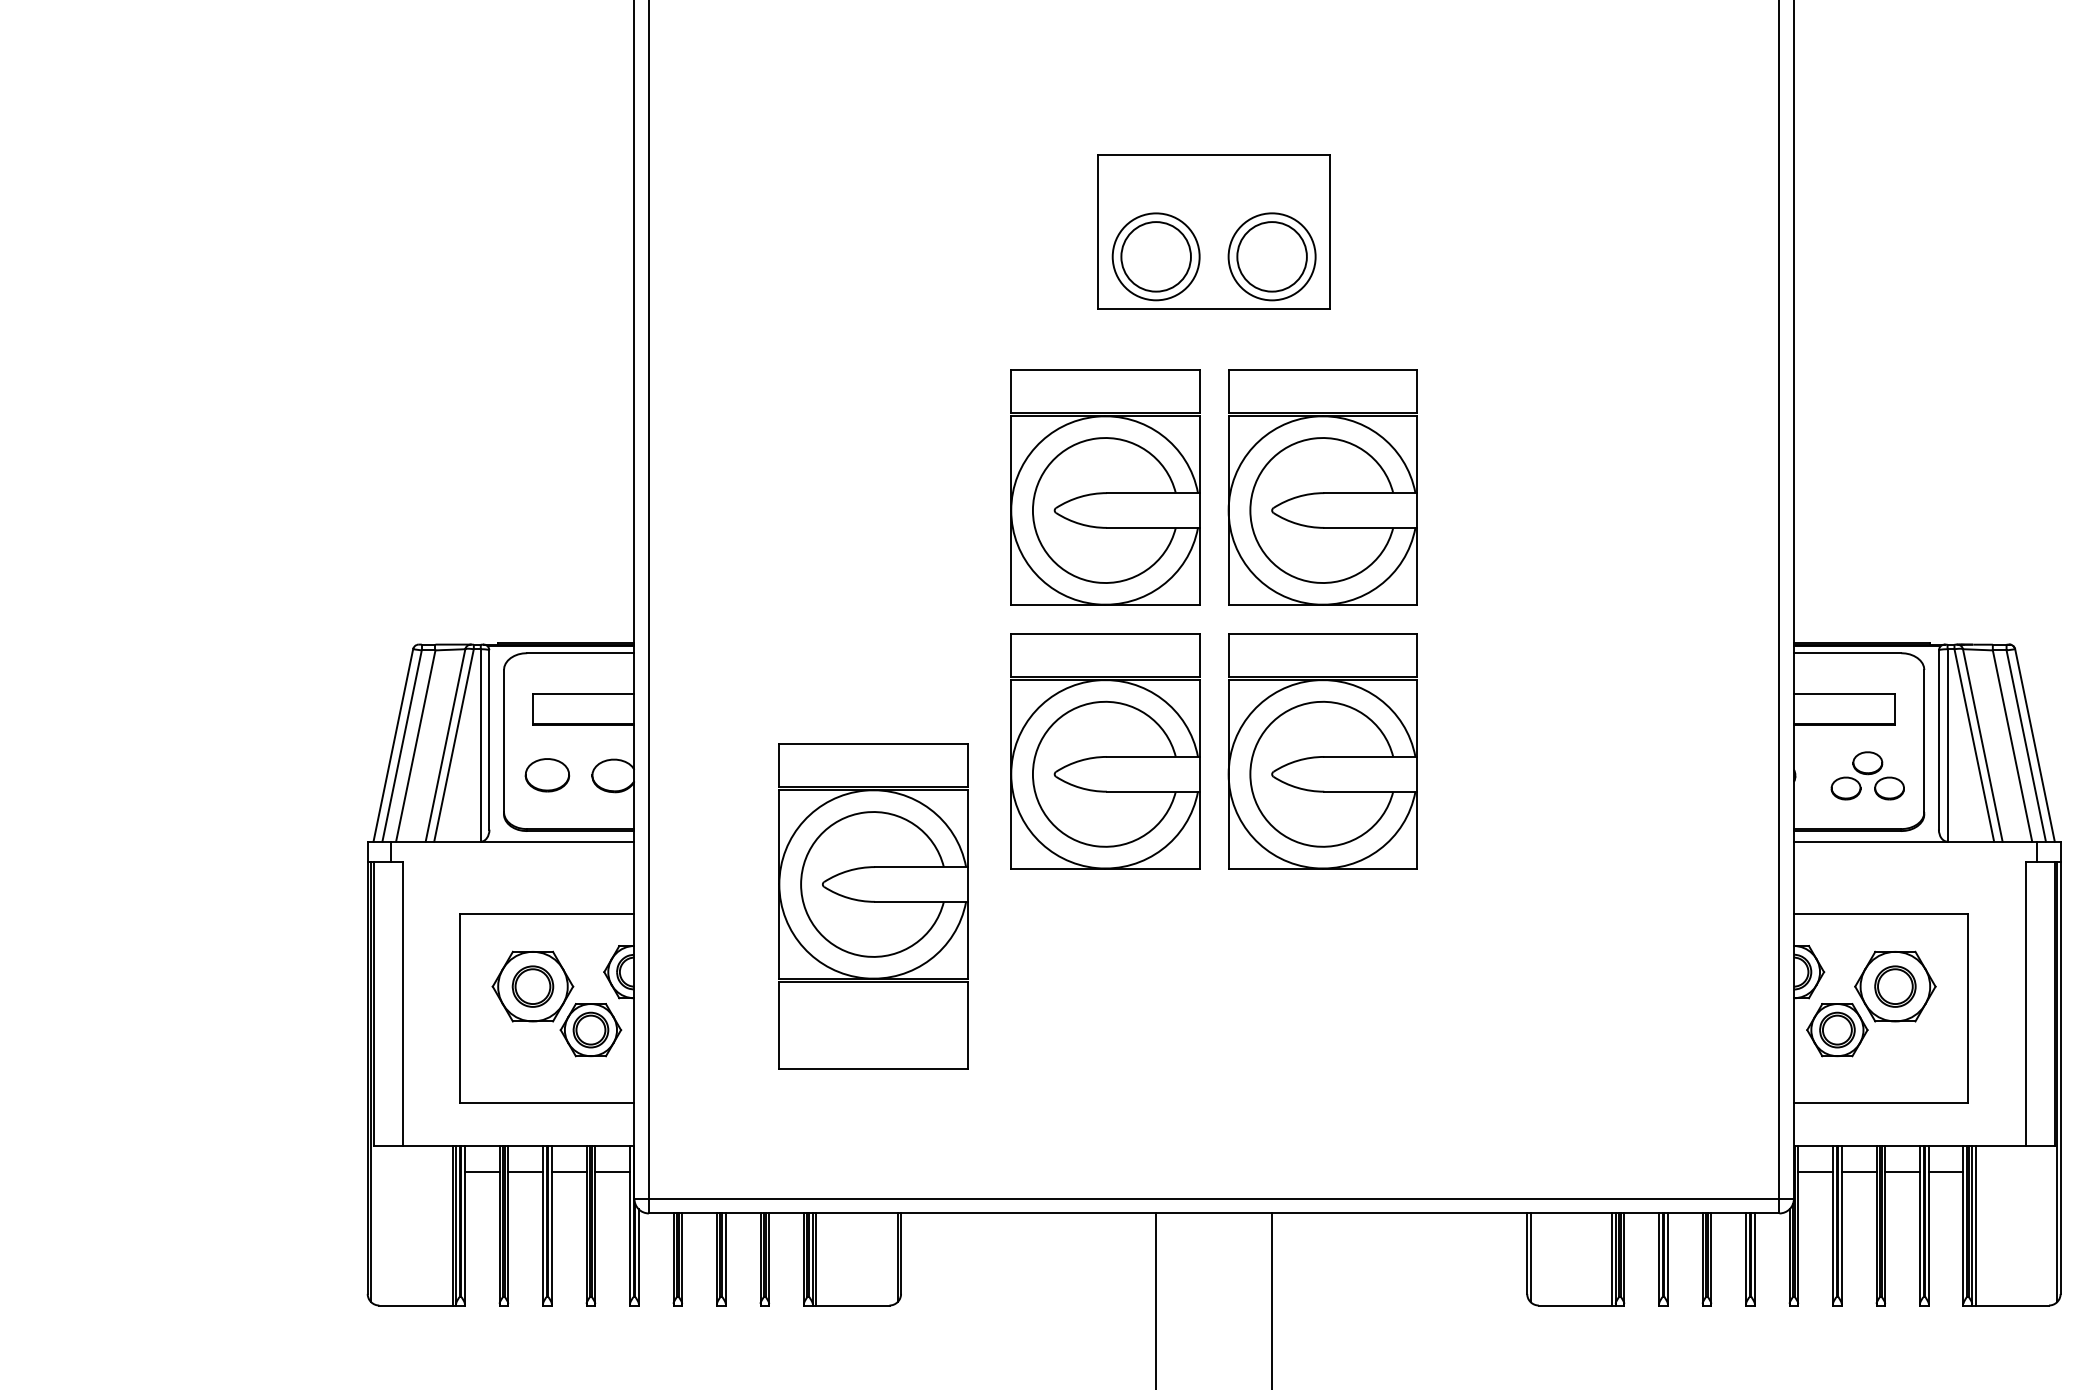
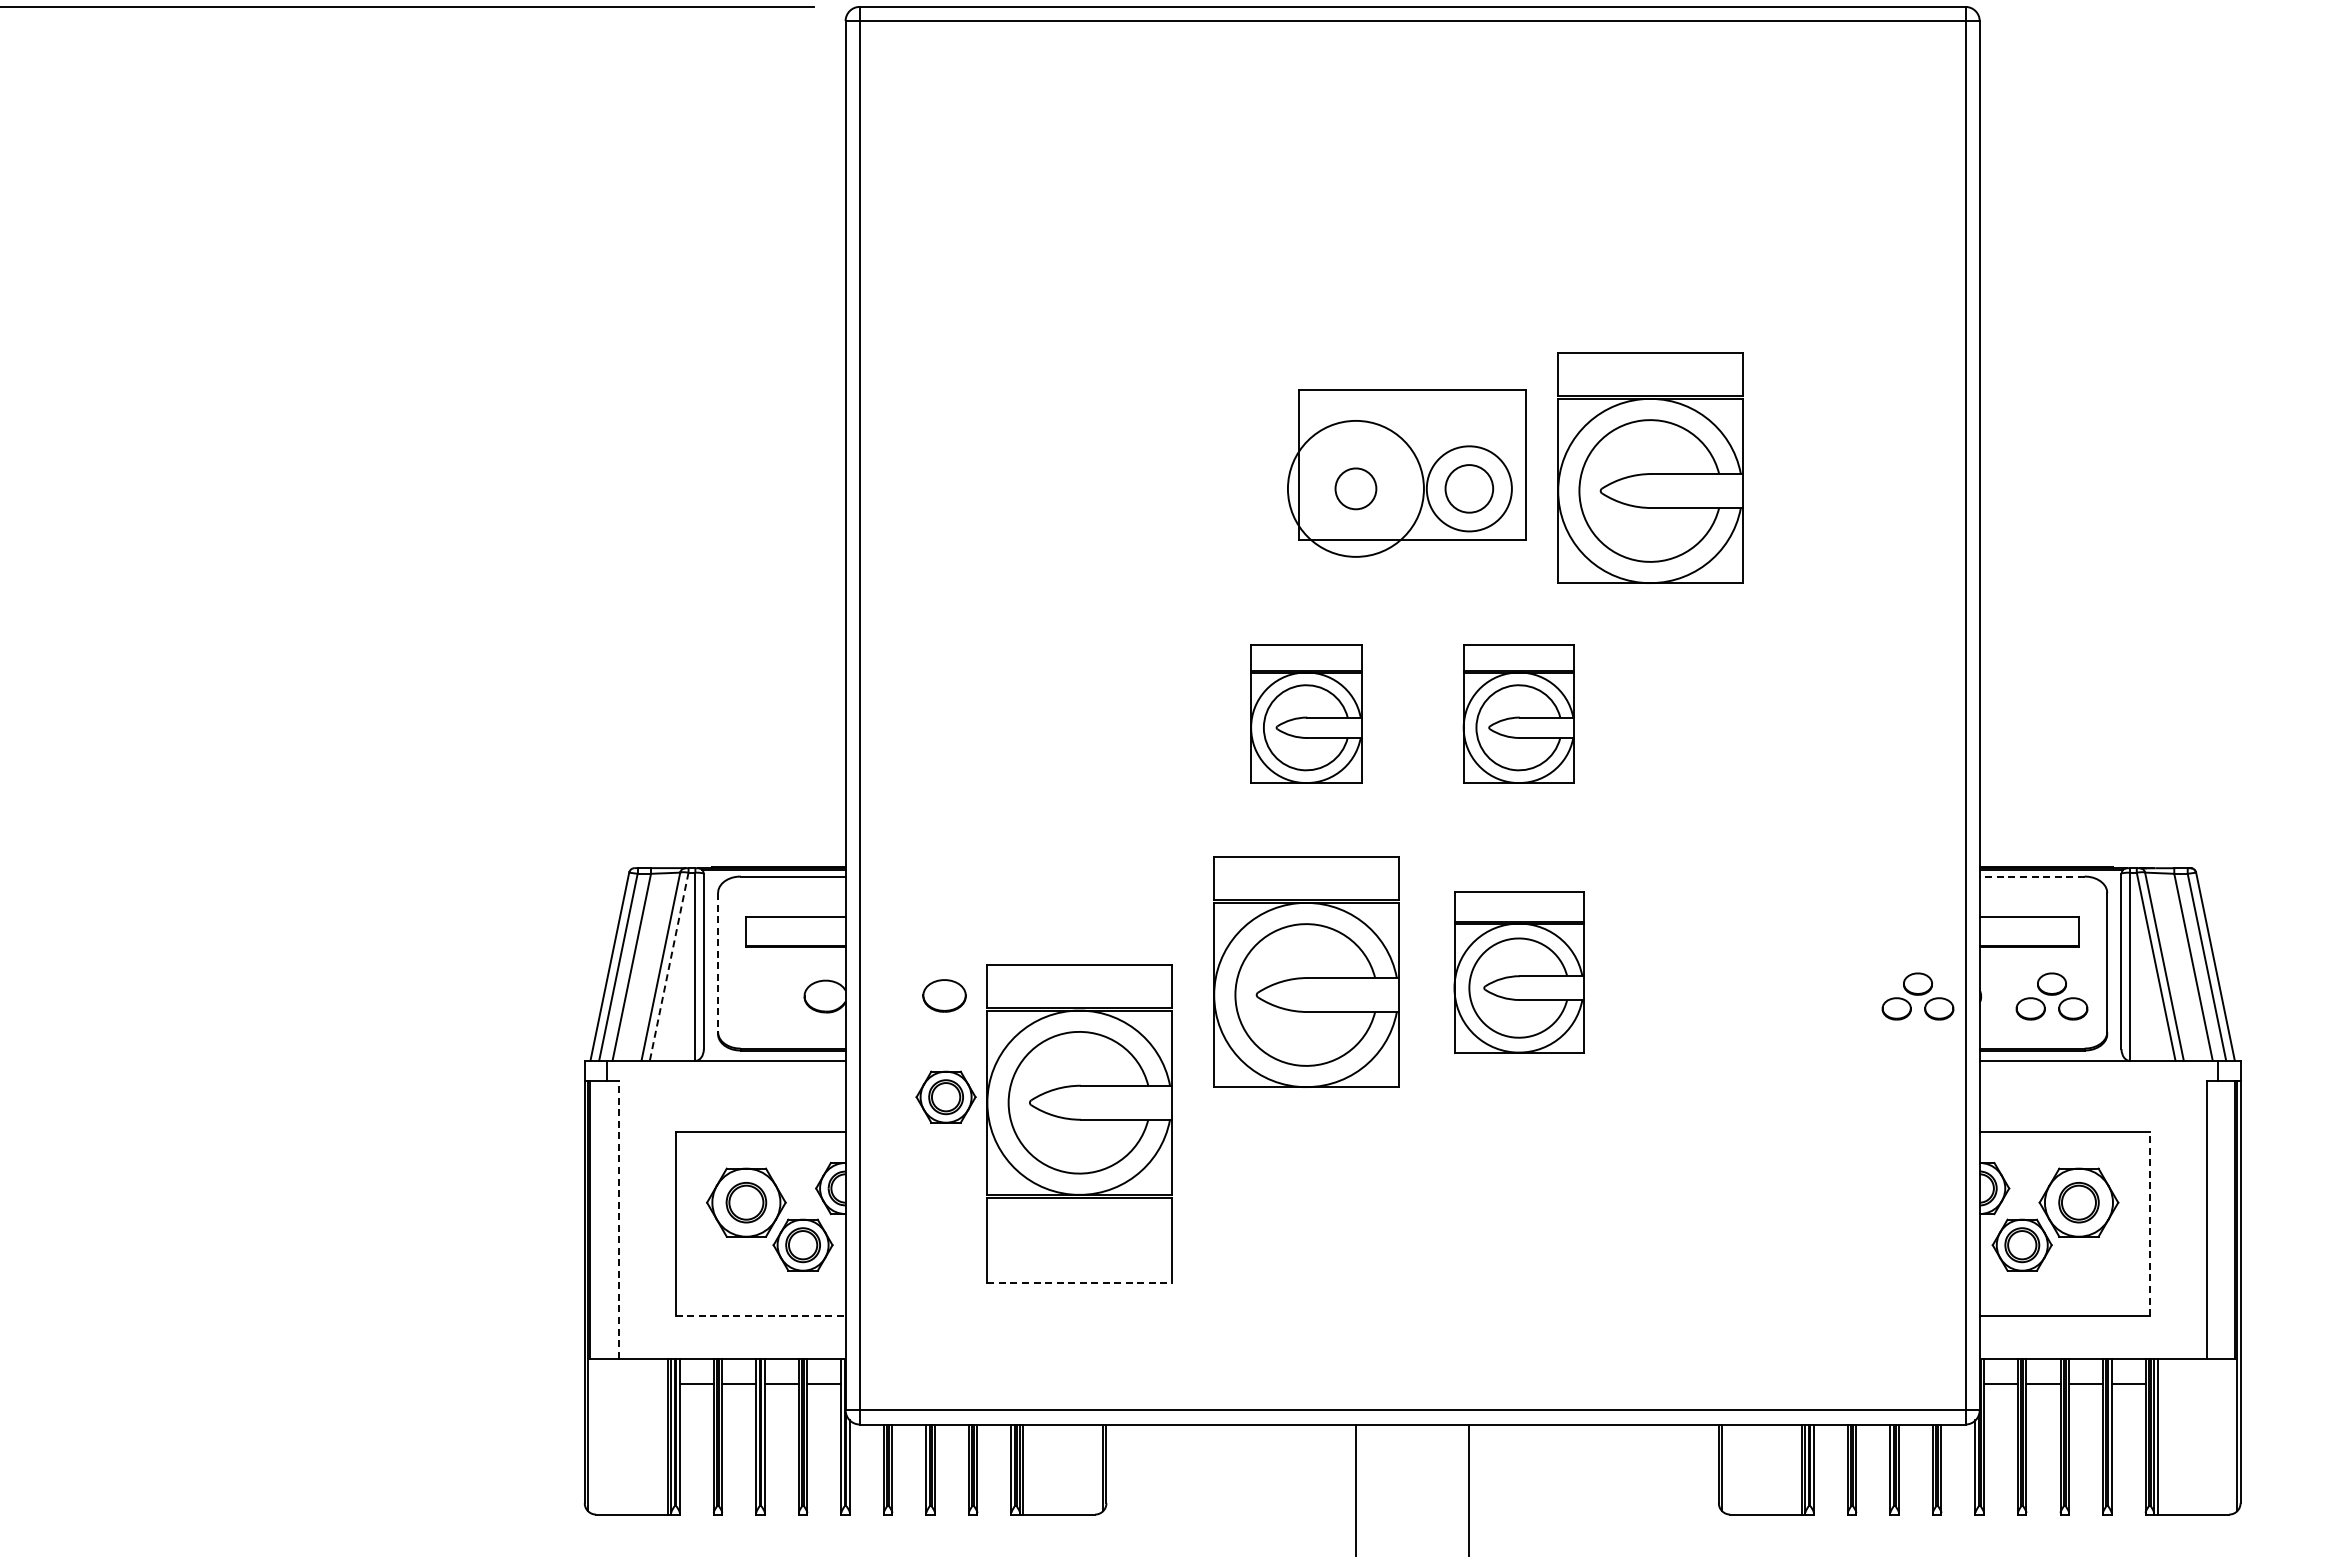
part: (1457, 234) -> (1650, 467), added
circle: (1155, 256) -> (1355, 488), size x0.6
circle: (1155, 256) -> (1355, 488), size x1.6
circle: (1272, 256) -> (1469, 488), size x0.7
part: (1105, 486) -> (1306, 713), size x0.6
part: (1322, 486) -> (1518, 713), size x0.6
line: (1846, 653) -> (2031, 876), solid -> dashed
line: (504, 741) -> (718, 962), solid -> dashed
line: (454, 746) -> (669, 967), solid -> dashed
part: (1322, 750) -> (1518, 971), size x0.7
part: (547, 774) -> (944, 995), moved
part: (1730, 775) -> (1917, 996), added
part: (736, 878) -> (945, 1096), added
line: (402, 1003) -> (618, 1219), solid -> dashed
line: (1967, 1007) -> (2149, 1223), solid -> dashed
line: (874, 1068) -> (1080, 1282), solid -> dashed
line: (548, 1103) -> (761, 1316), solid -> dashed

